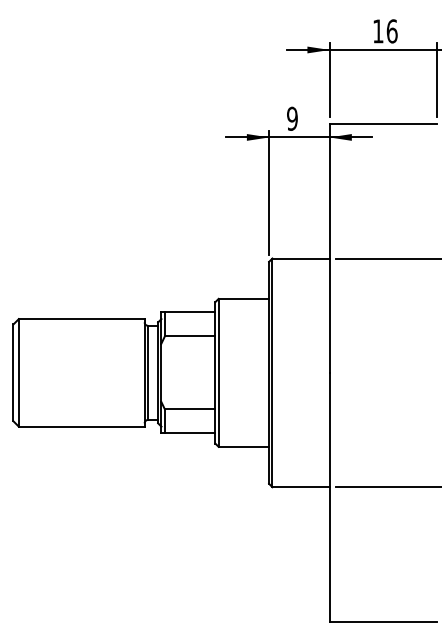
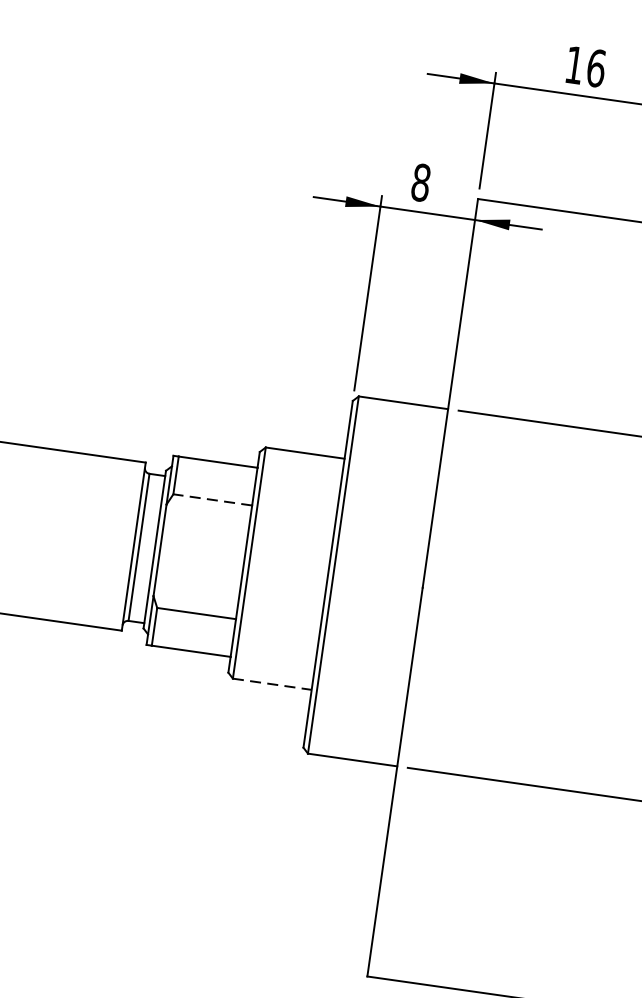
text: (292, 118) -> (421, 182), 9 -> 8
line: (189, 336) -> (211, 499), solid -> dashed
line: (244, 446) -> (273, 683), solid -> dashed

